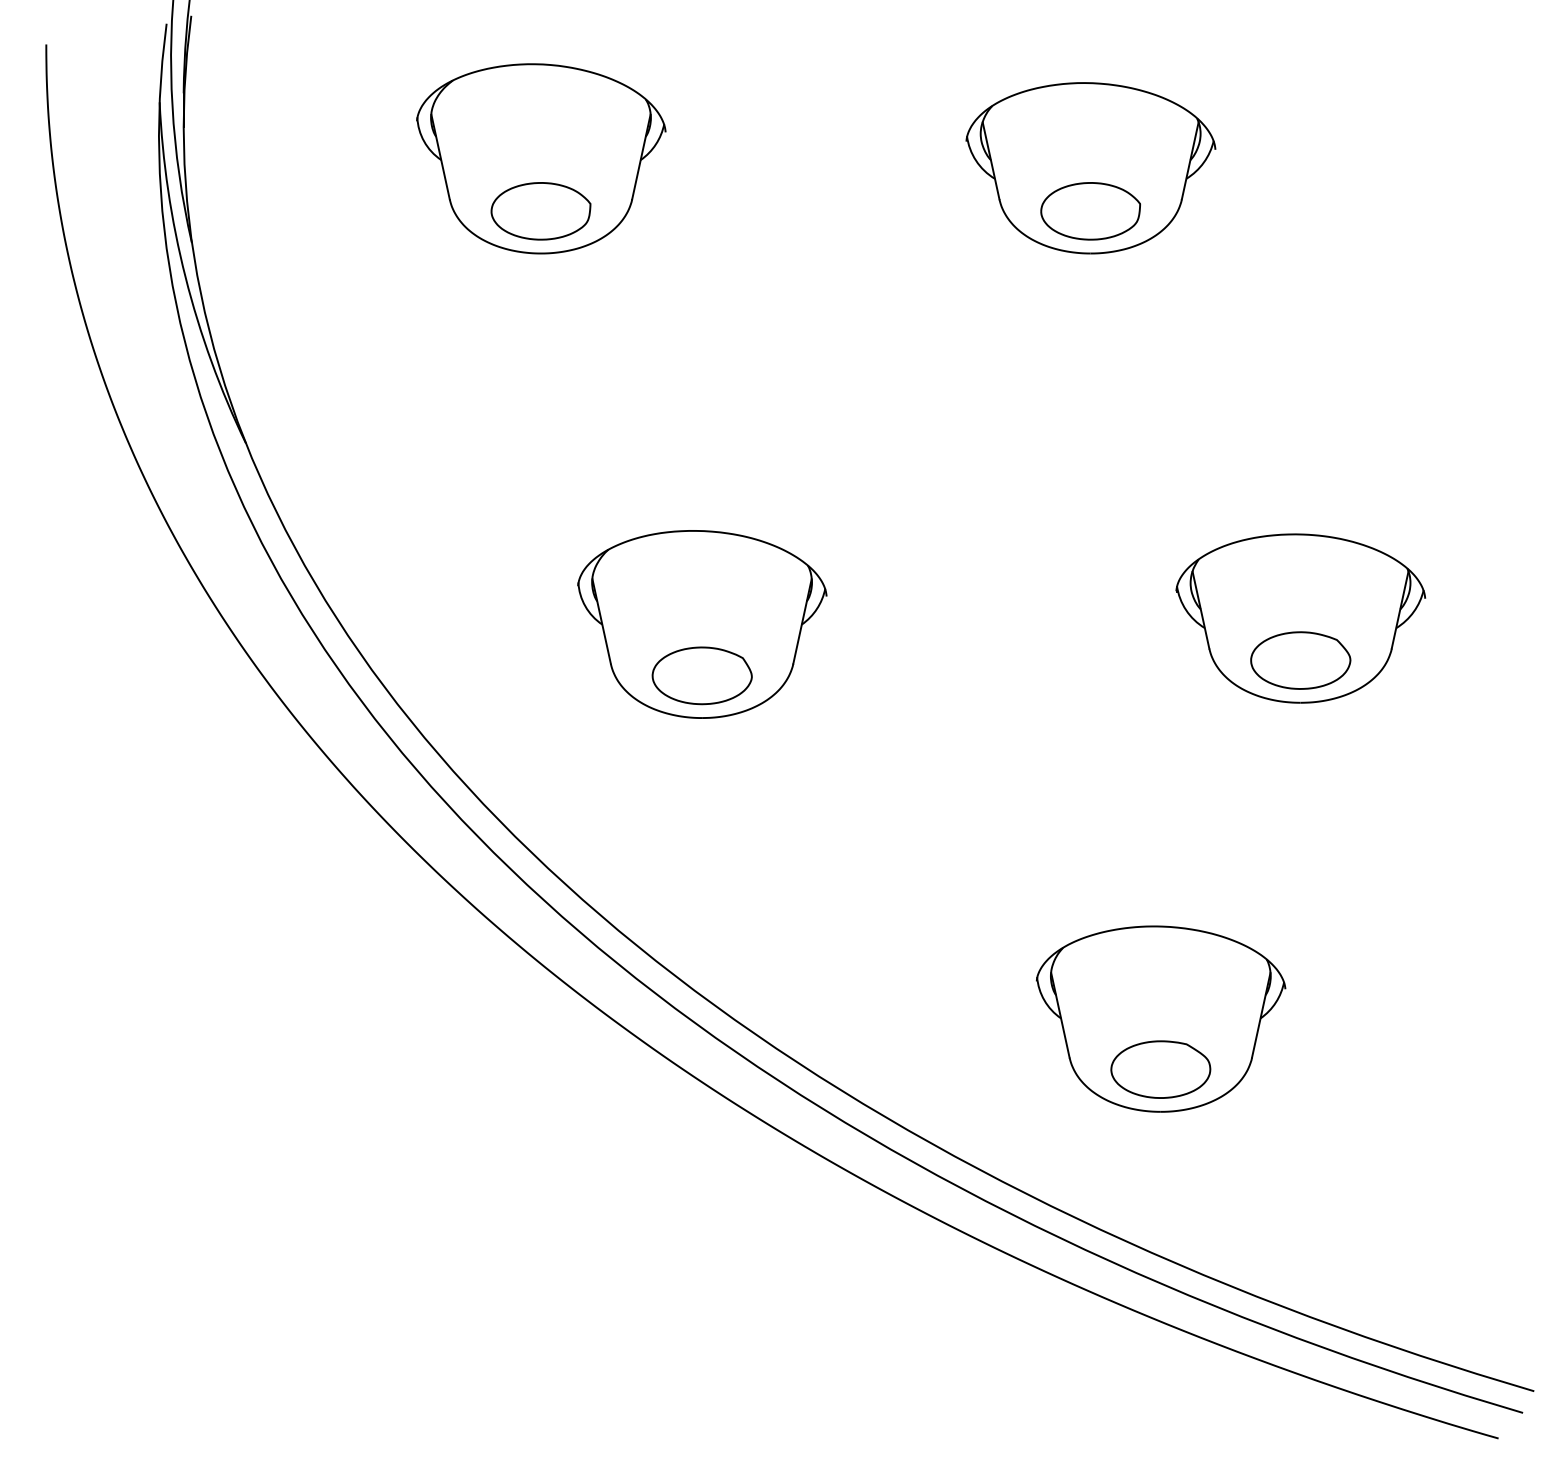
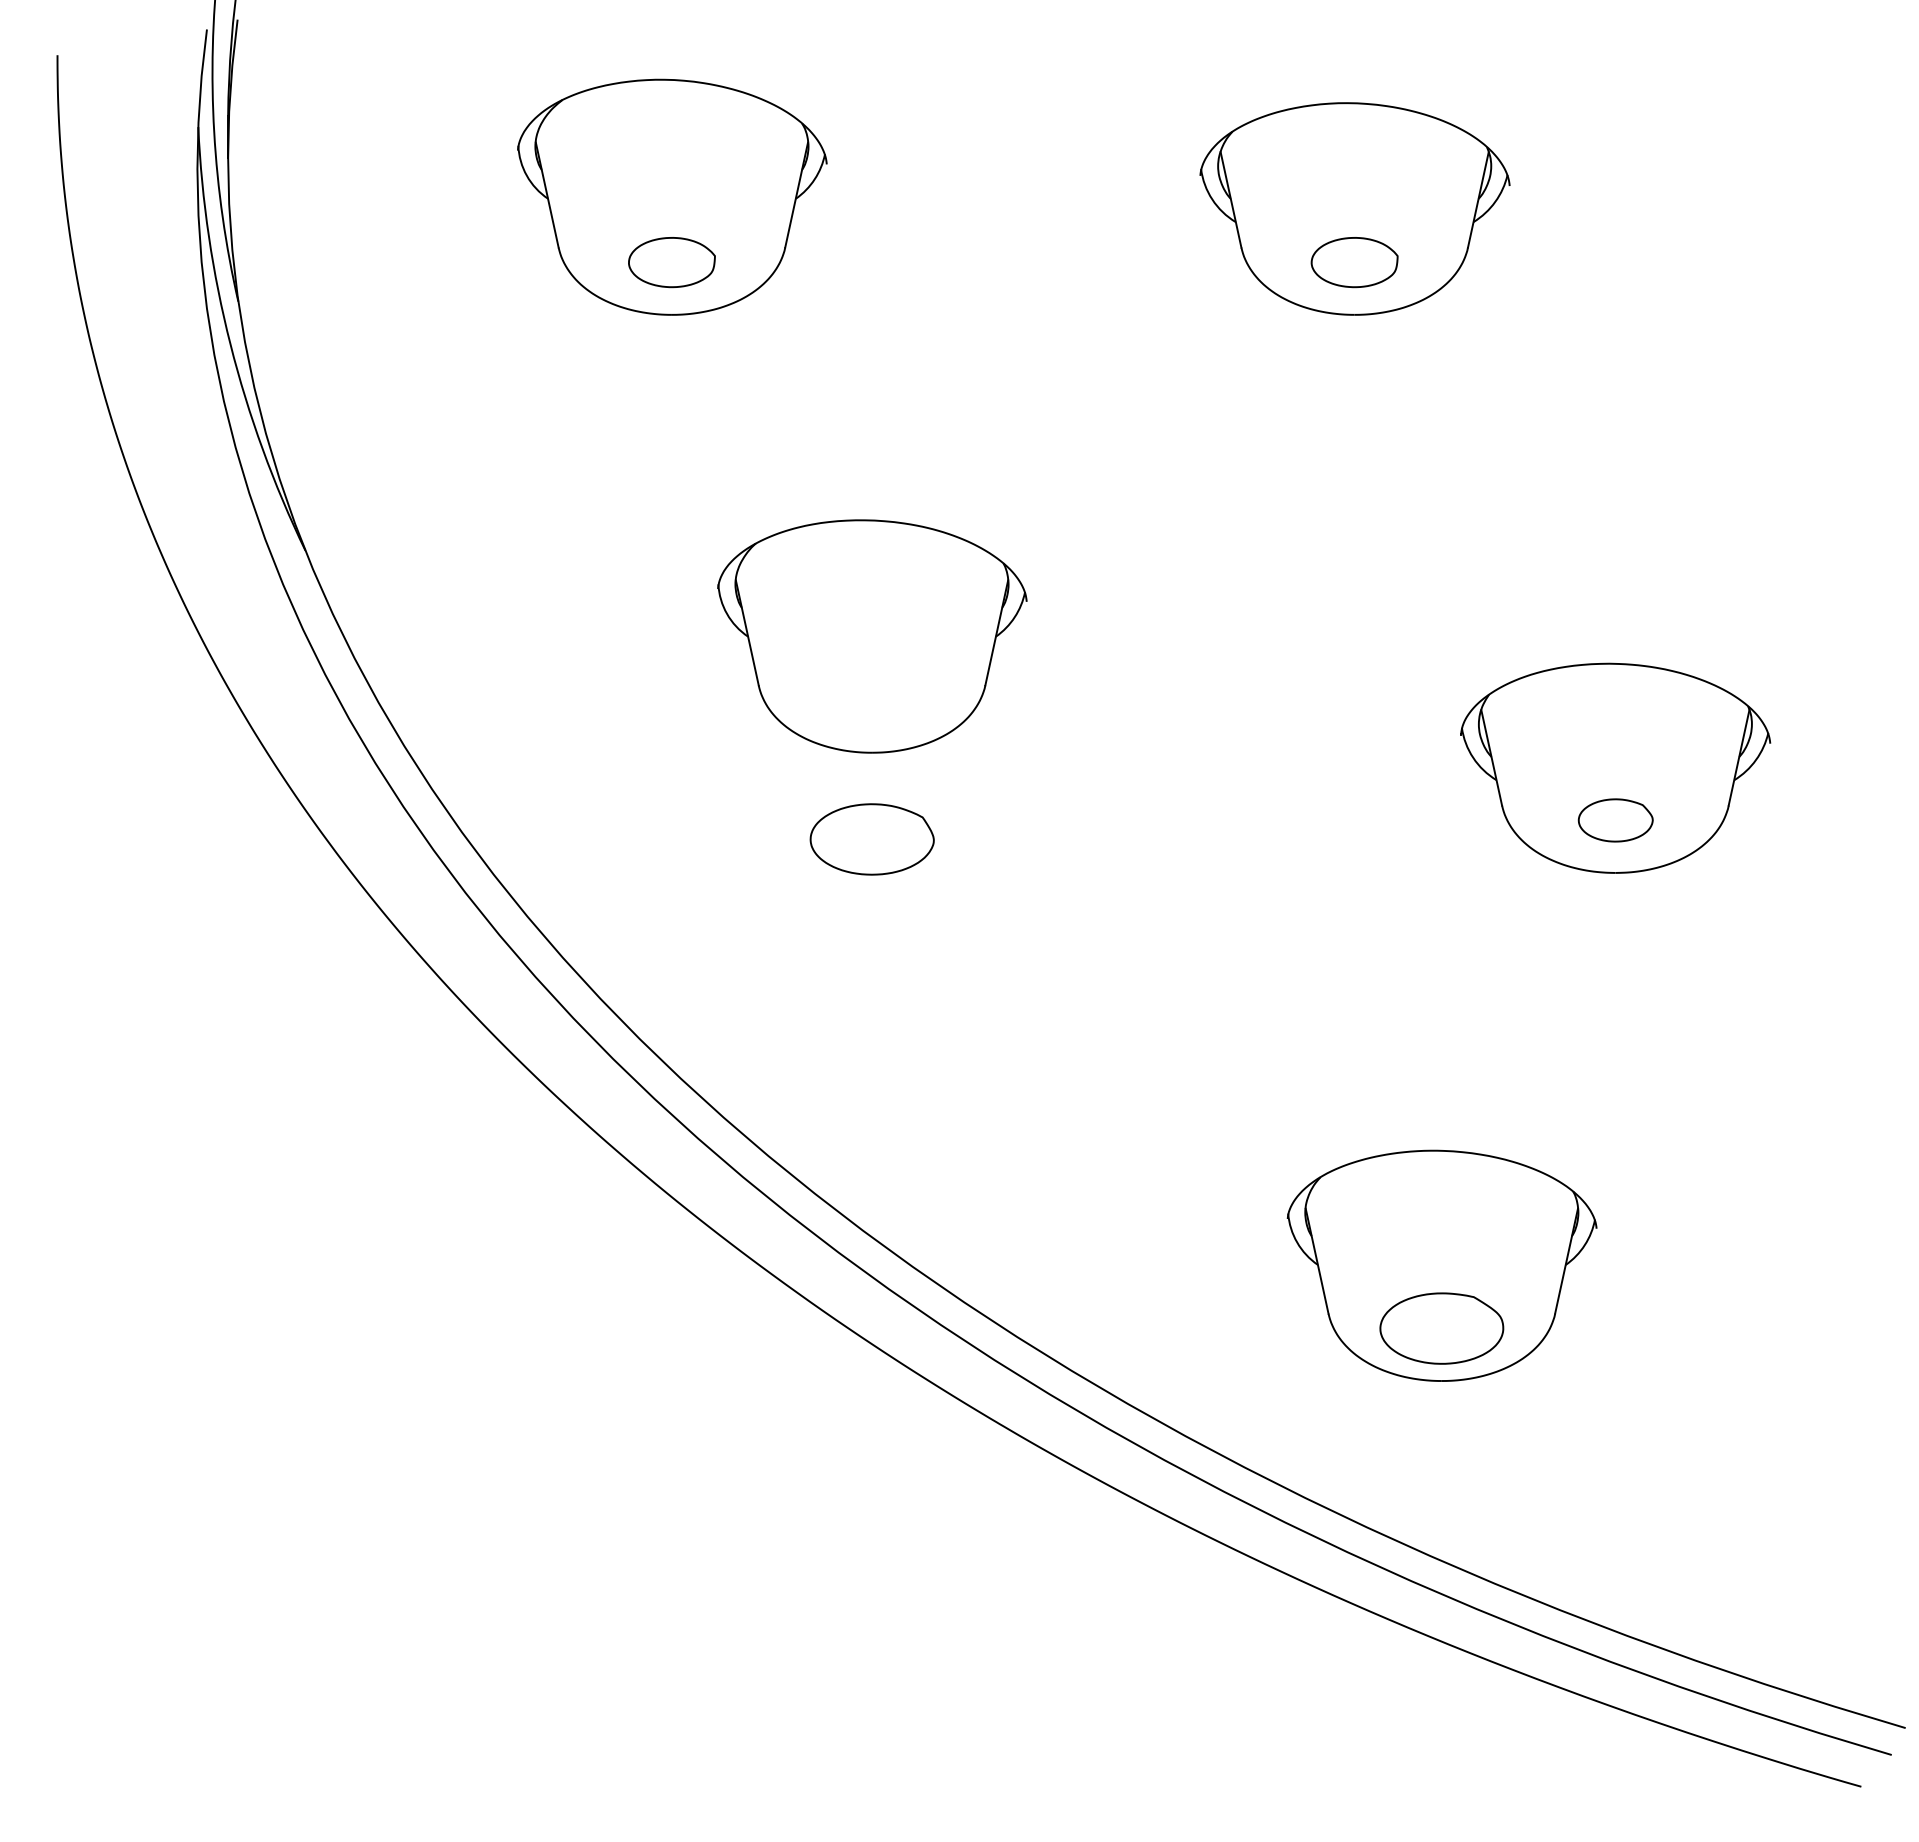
part: (540, 211) -> (671, 262), size x0.7
part: (1090, 211) -> (1354, 262), size x0.7
part: (702, 624) -> (872, 636), moved
part: (1300, 660) -> (1615, 820), size x0.6

